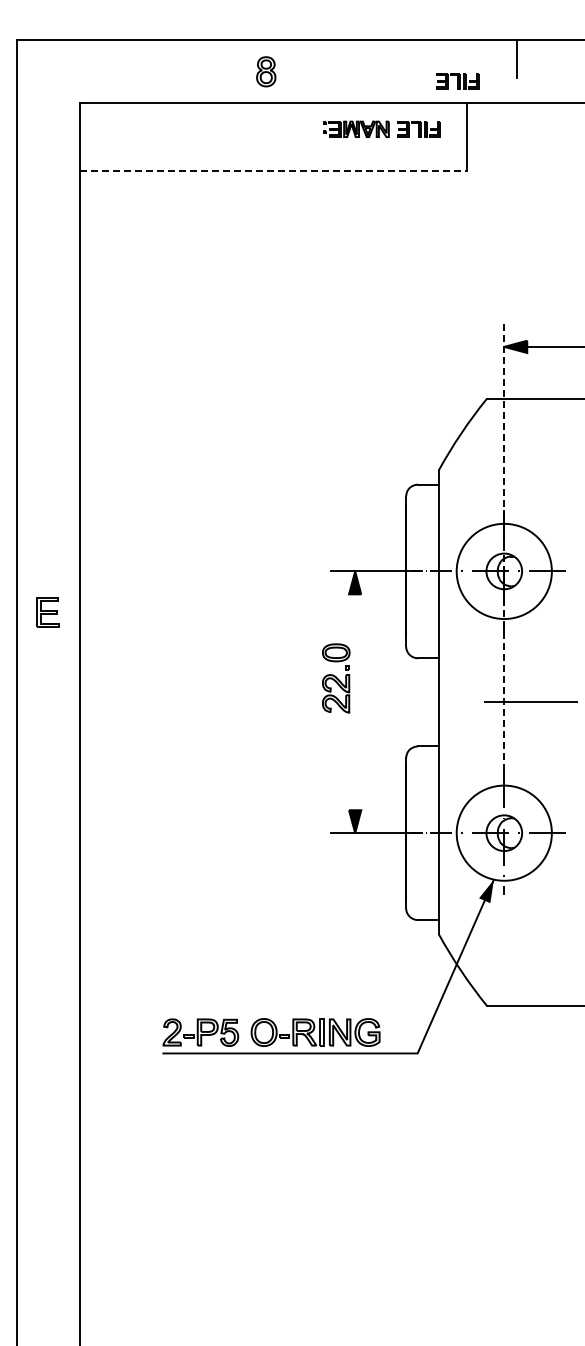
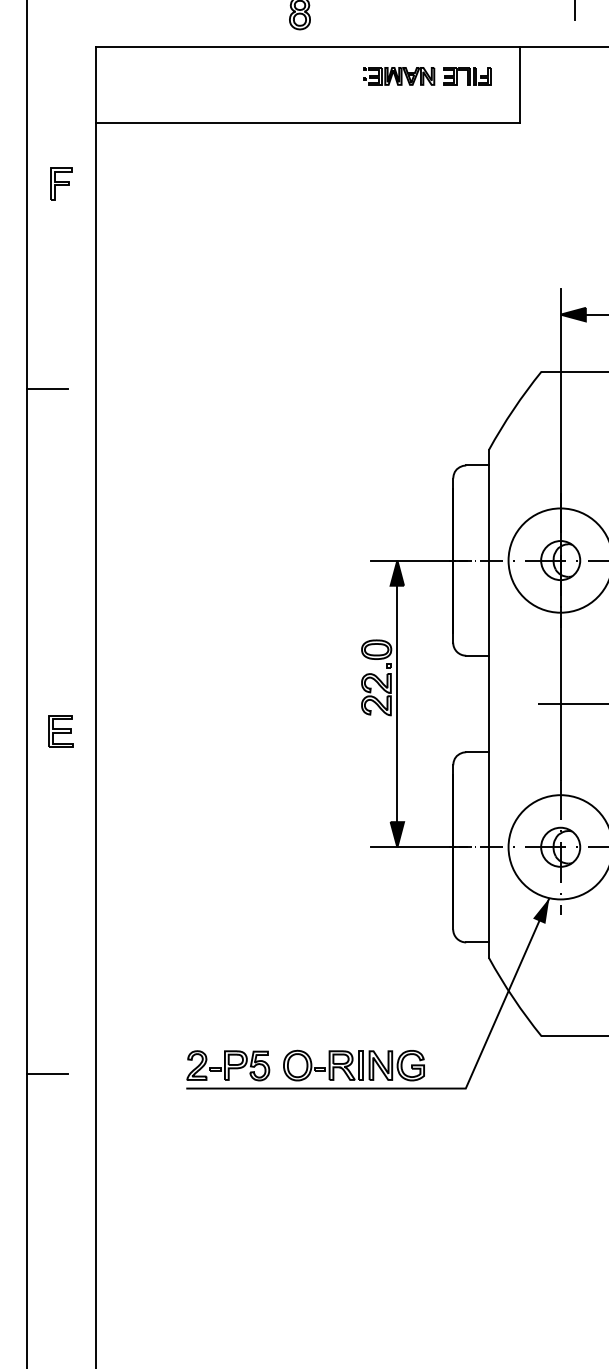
part: (457, 81) -> (509, 23), removed
line: (273, 171) -> (307, 122), dashed -> solid
part: (48, 227) -> (61, 183), added
line: (35, 415) -> (47, 389), added
line: (504, 546) -> (560, 533), dashed -> solid
part: (47, 612) -> (60, 731), moved
line: (355, 702) -> (397, 704), added
line: (35, 1039) -> (47, 1073), added

